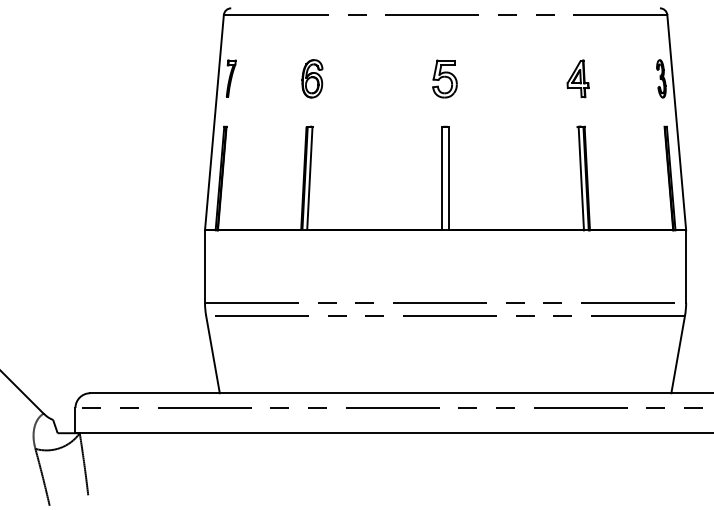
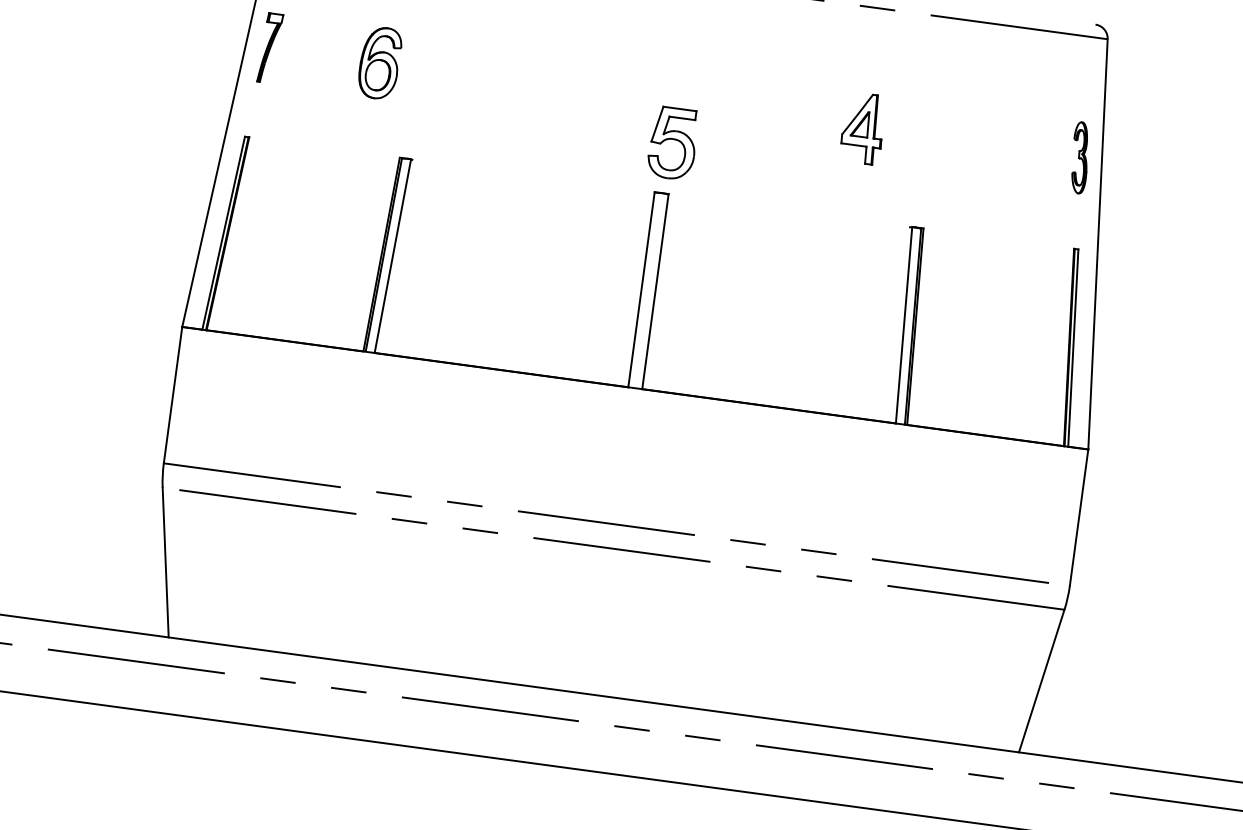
part: (312, 78) -> (380, 62), moved
part: (444, 78) -> (672, 142), moved
part: (577, 78) -> (862, 127), moved

